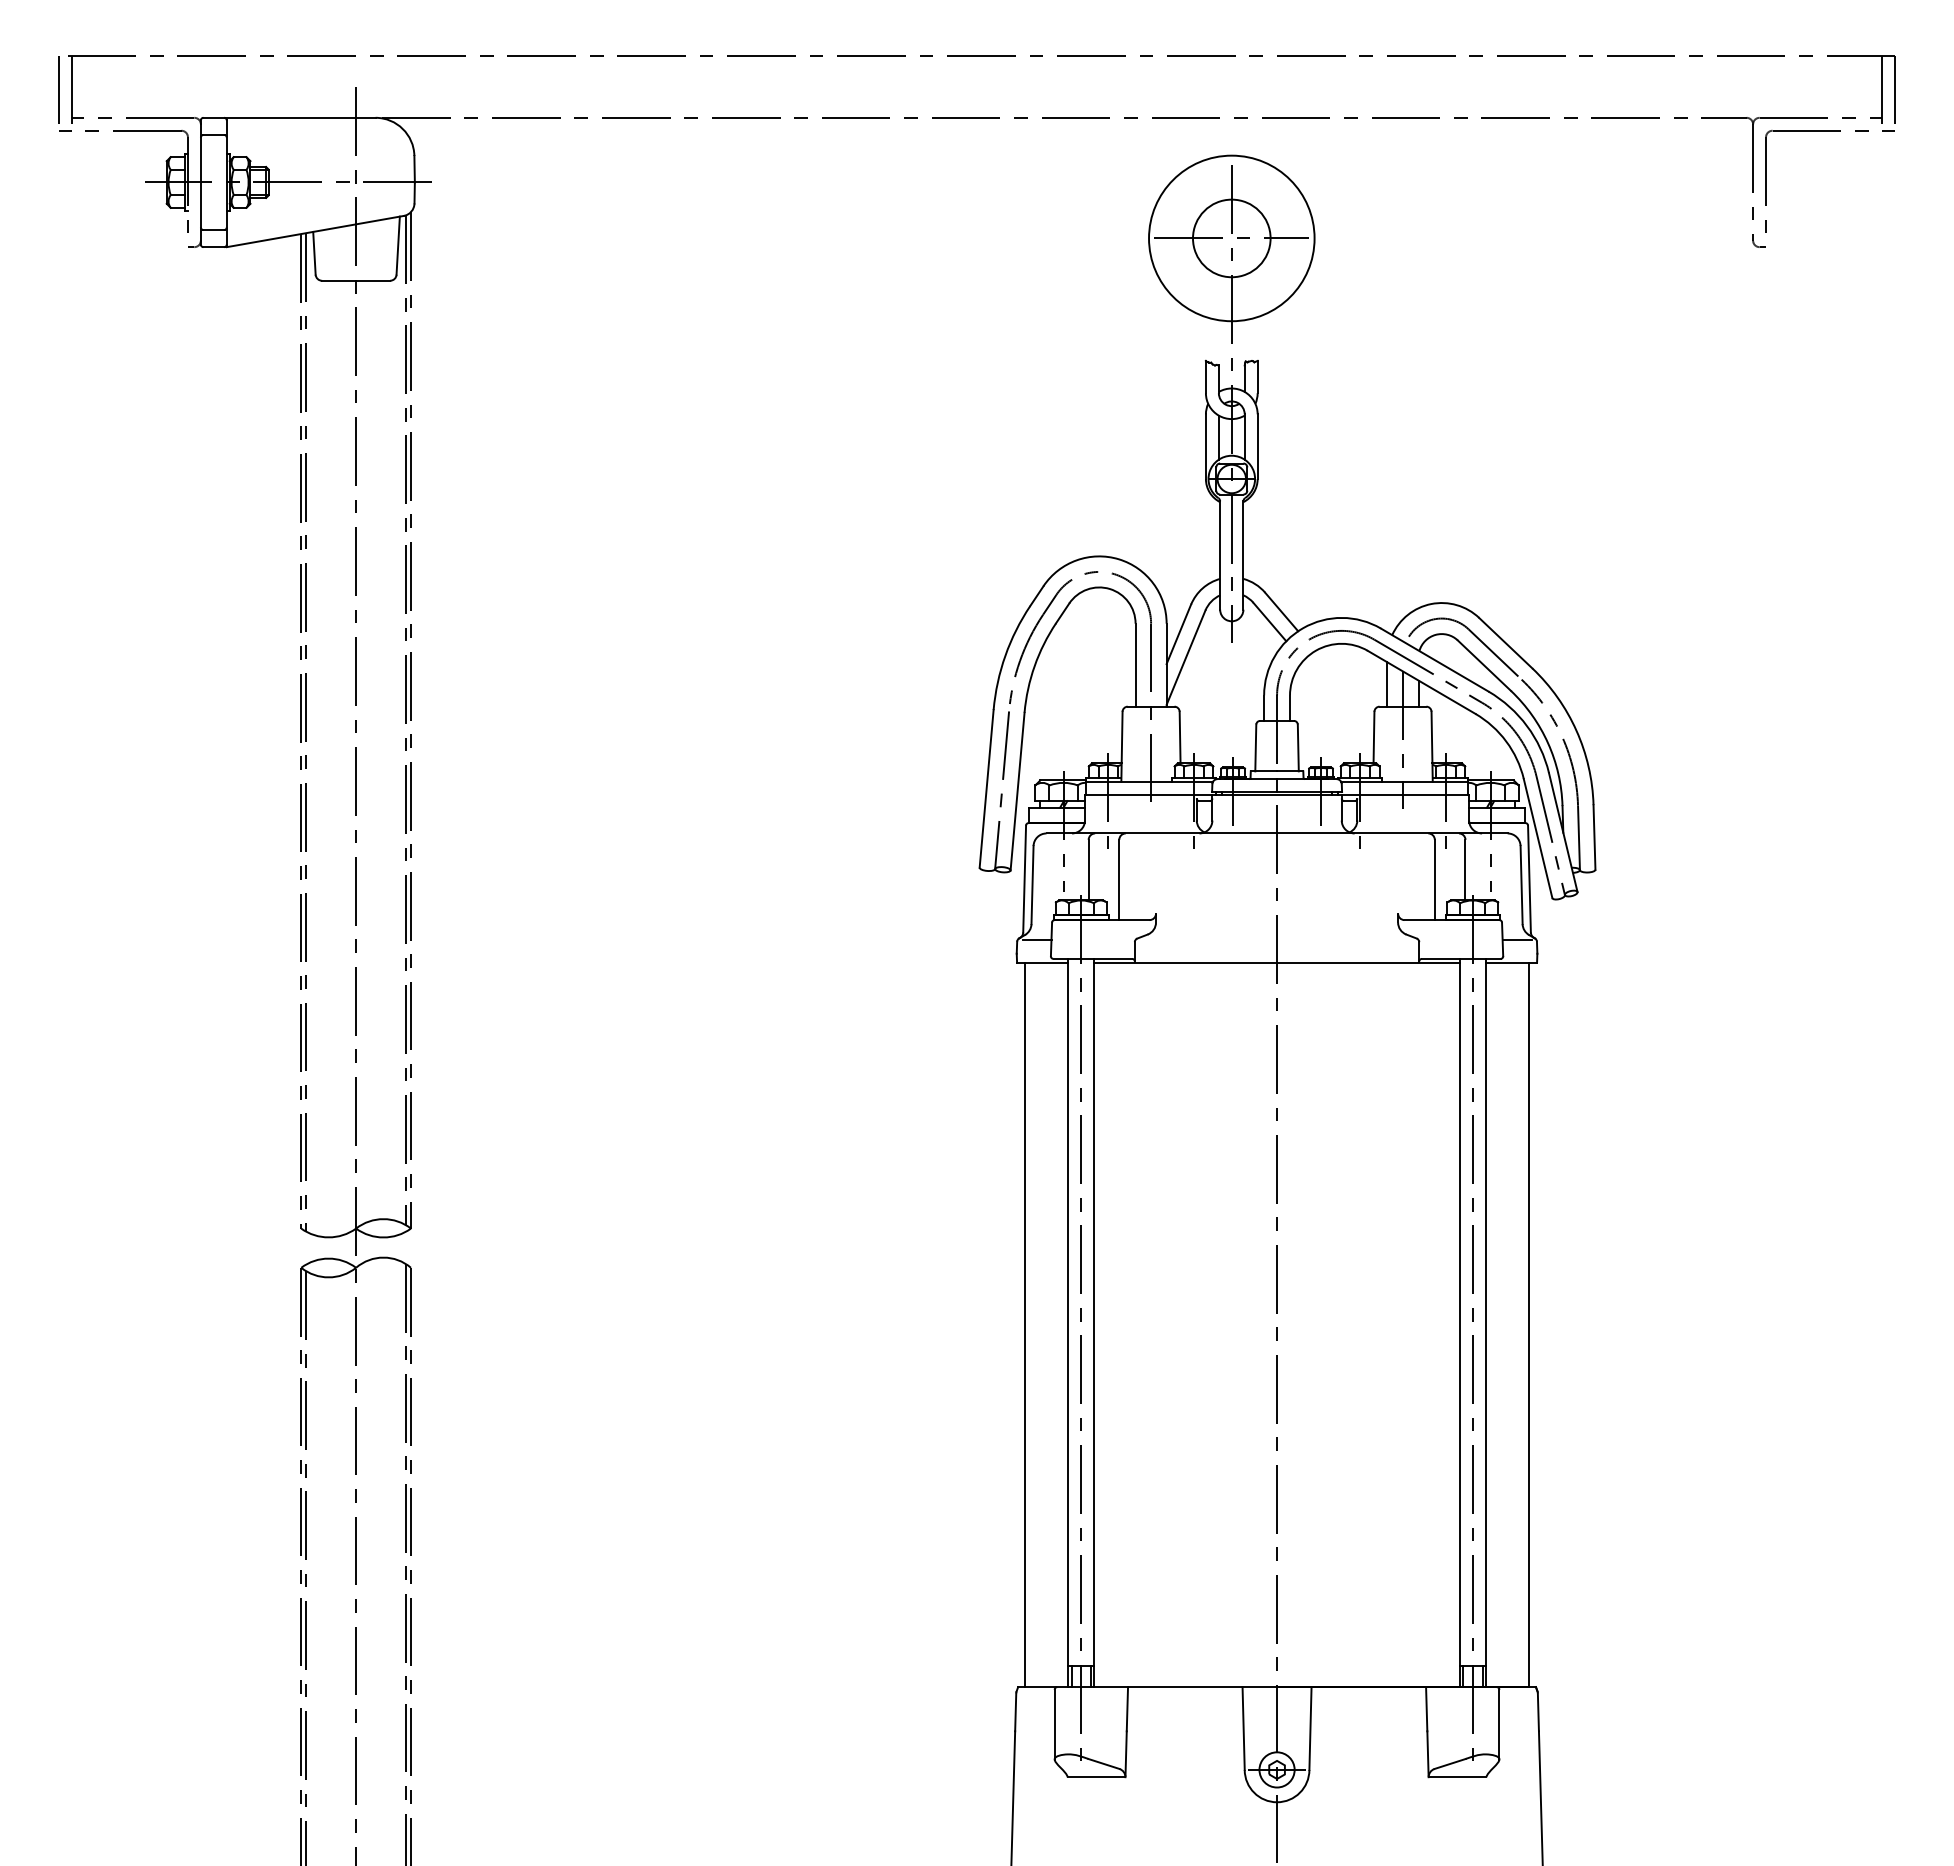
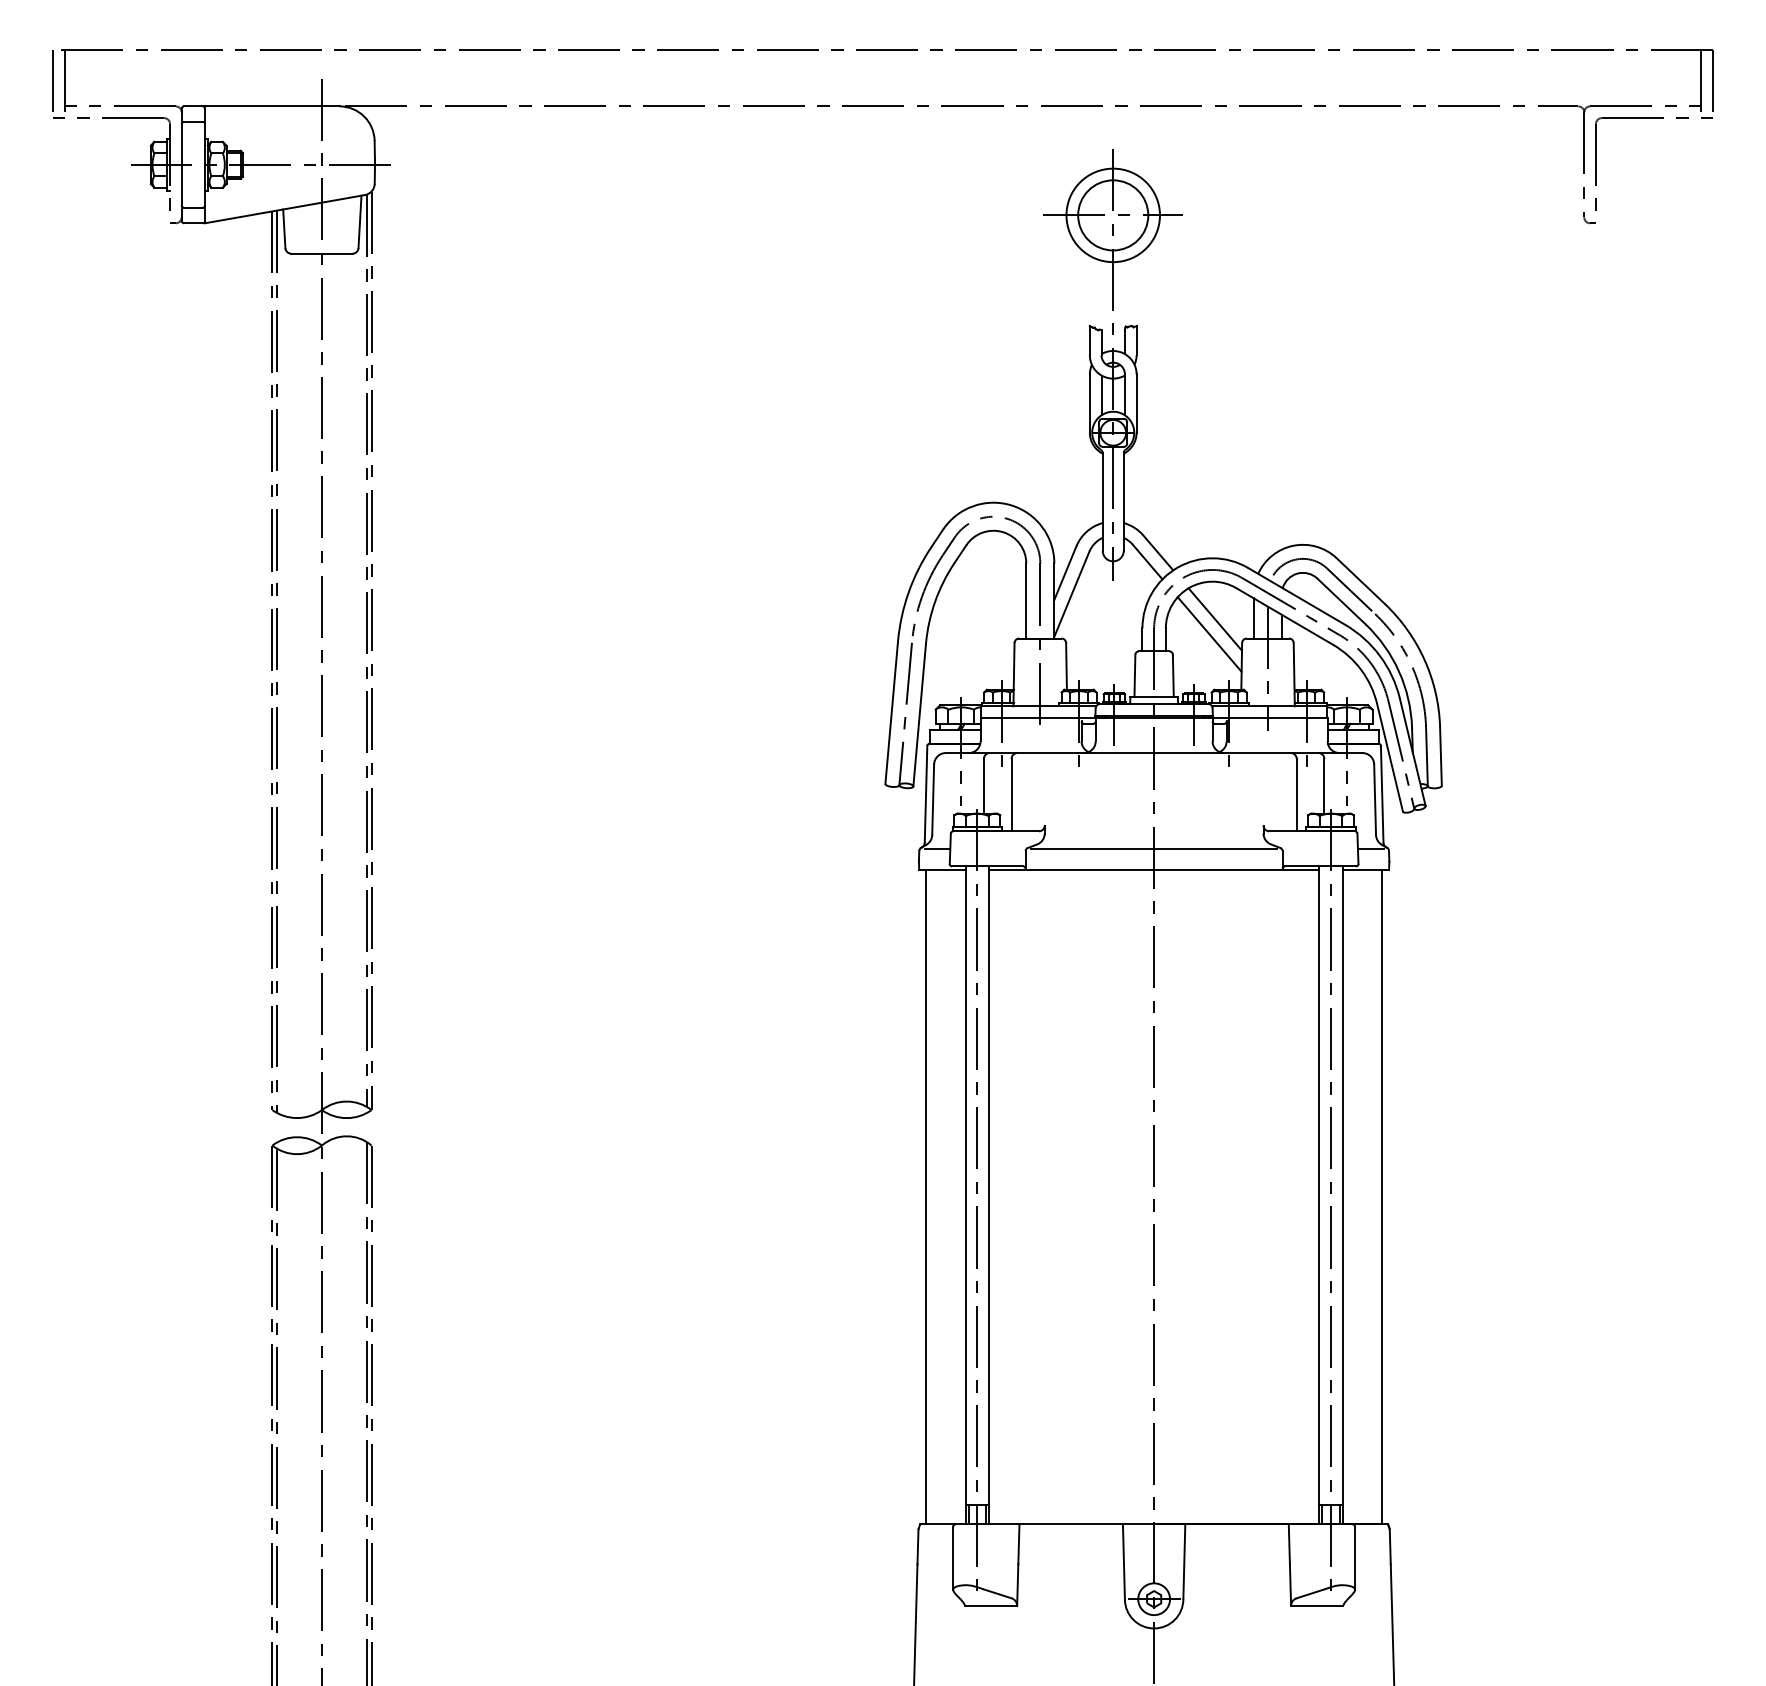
circle: (1231, 238) -> (1112, 215), size x0.62
line: (1344, 685) -> (1215, 619), added
line: (1338, 702) -> (1209, 634), added
line: (1277, 939) -> (1154, 848), added

